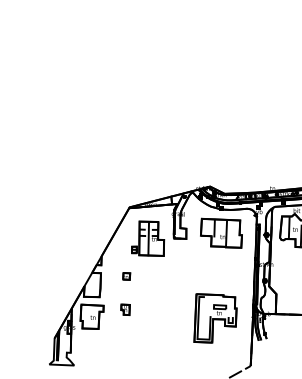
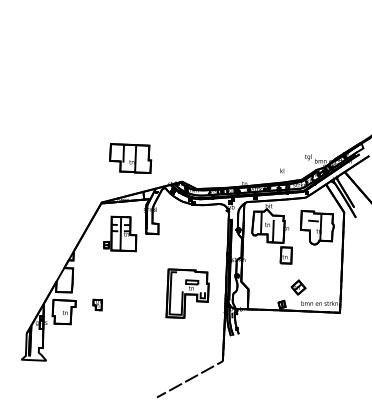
part: (221, 233) -> (130, 158), moved
part: (126, 276) -> (98, 271), removed
part: (215, 318) -> (187, 293), moved

